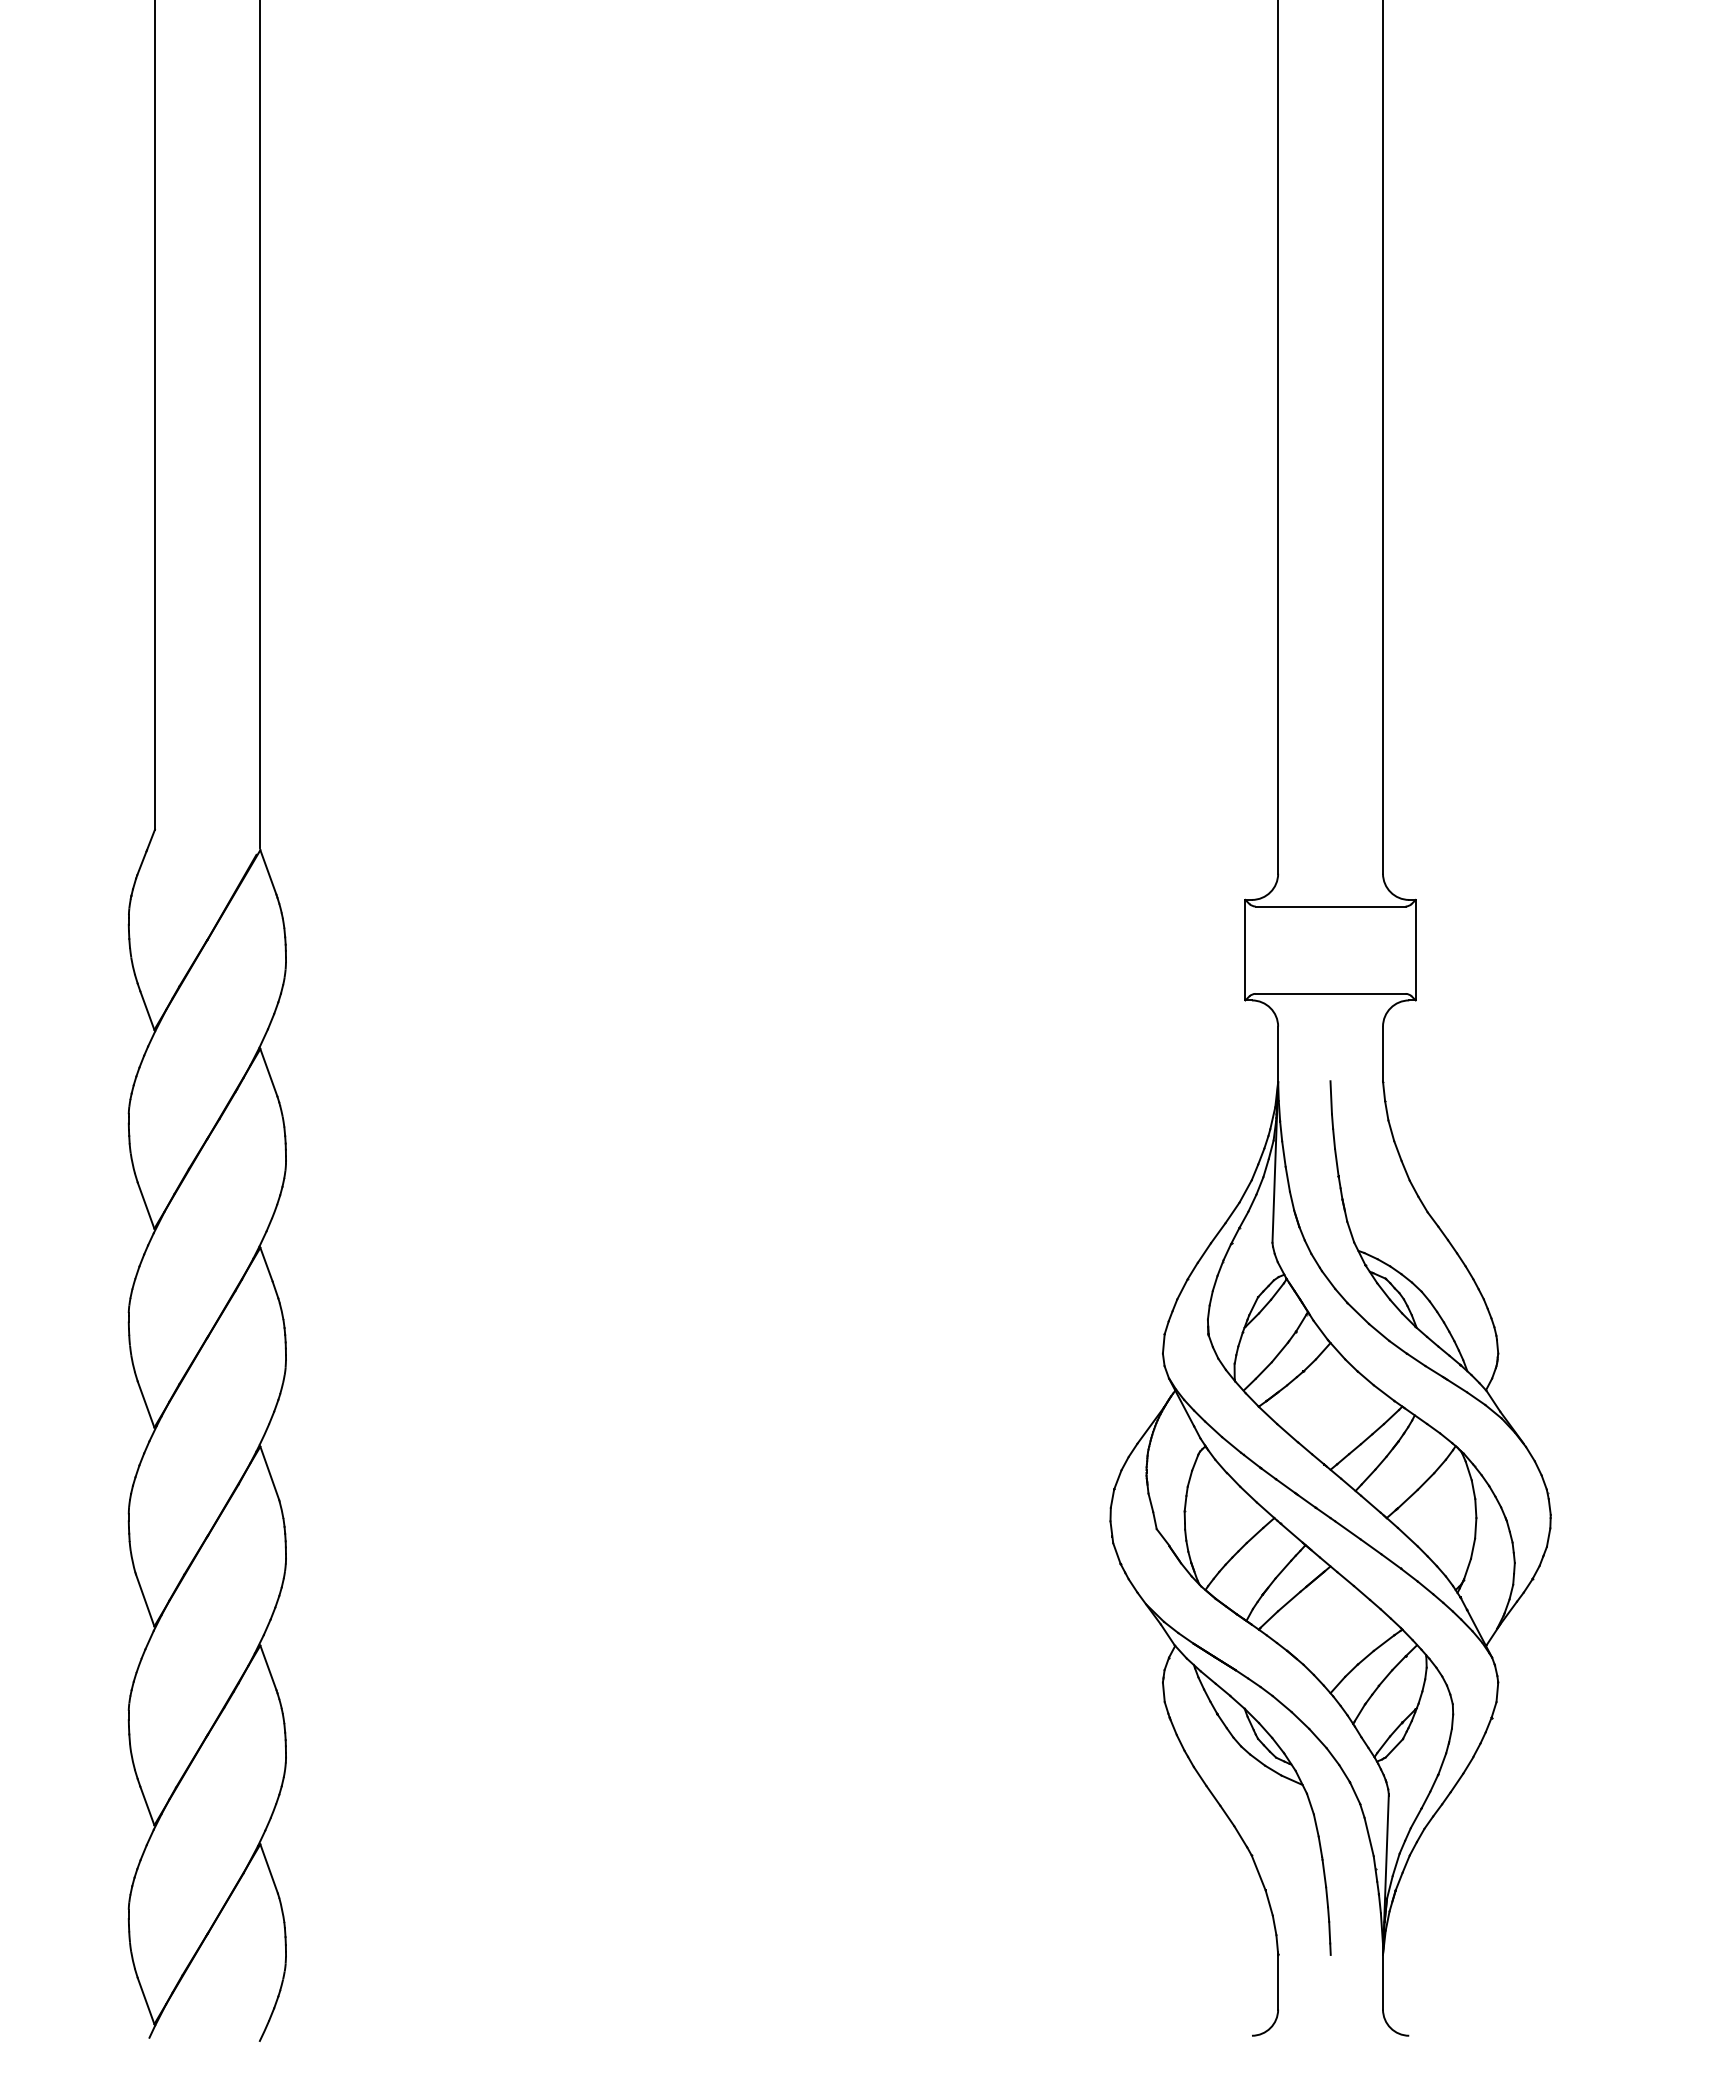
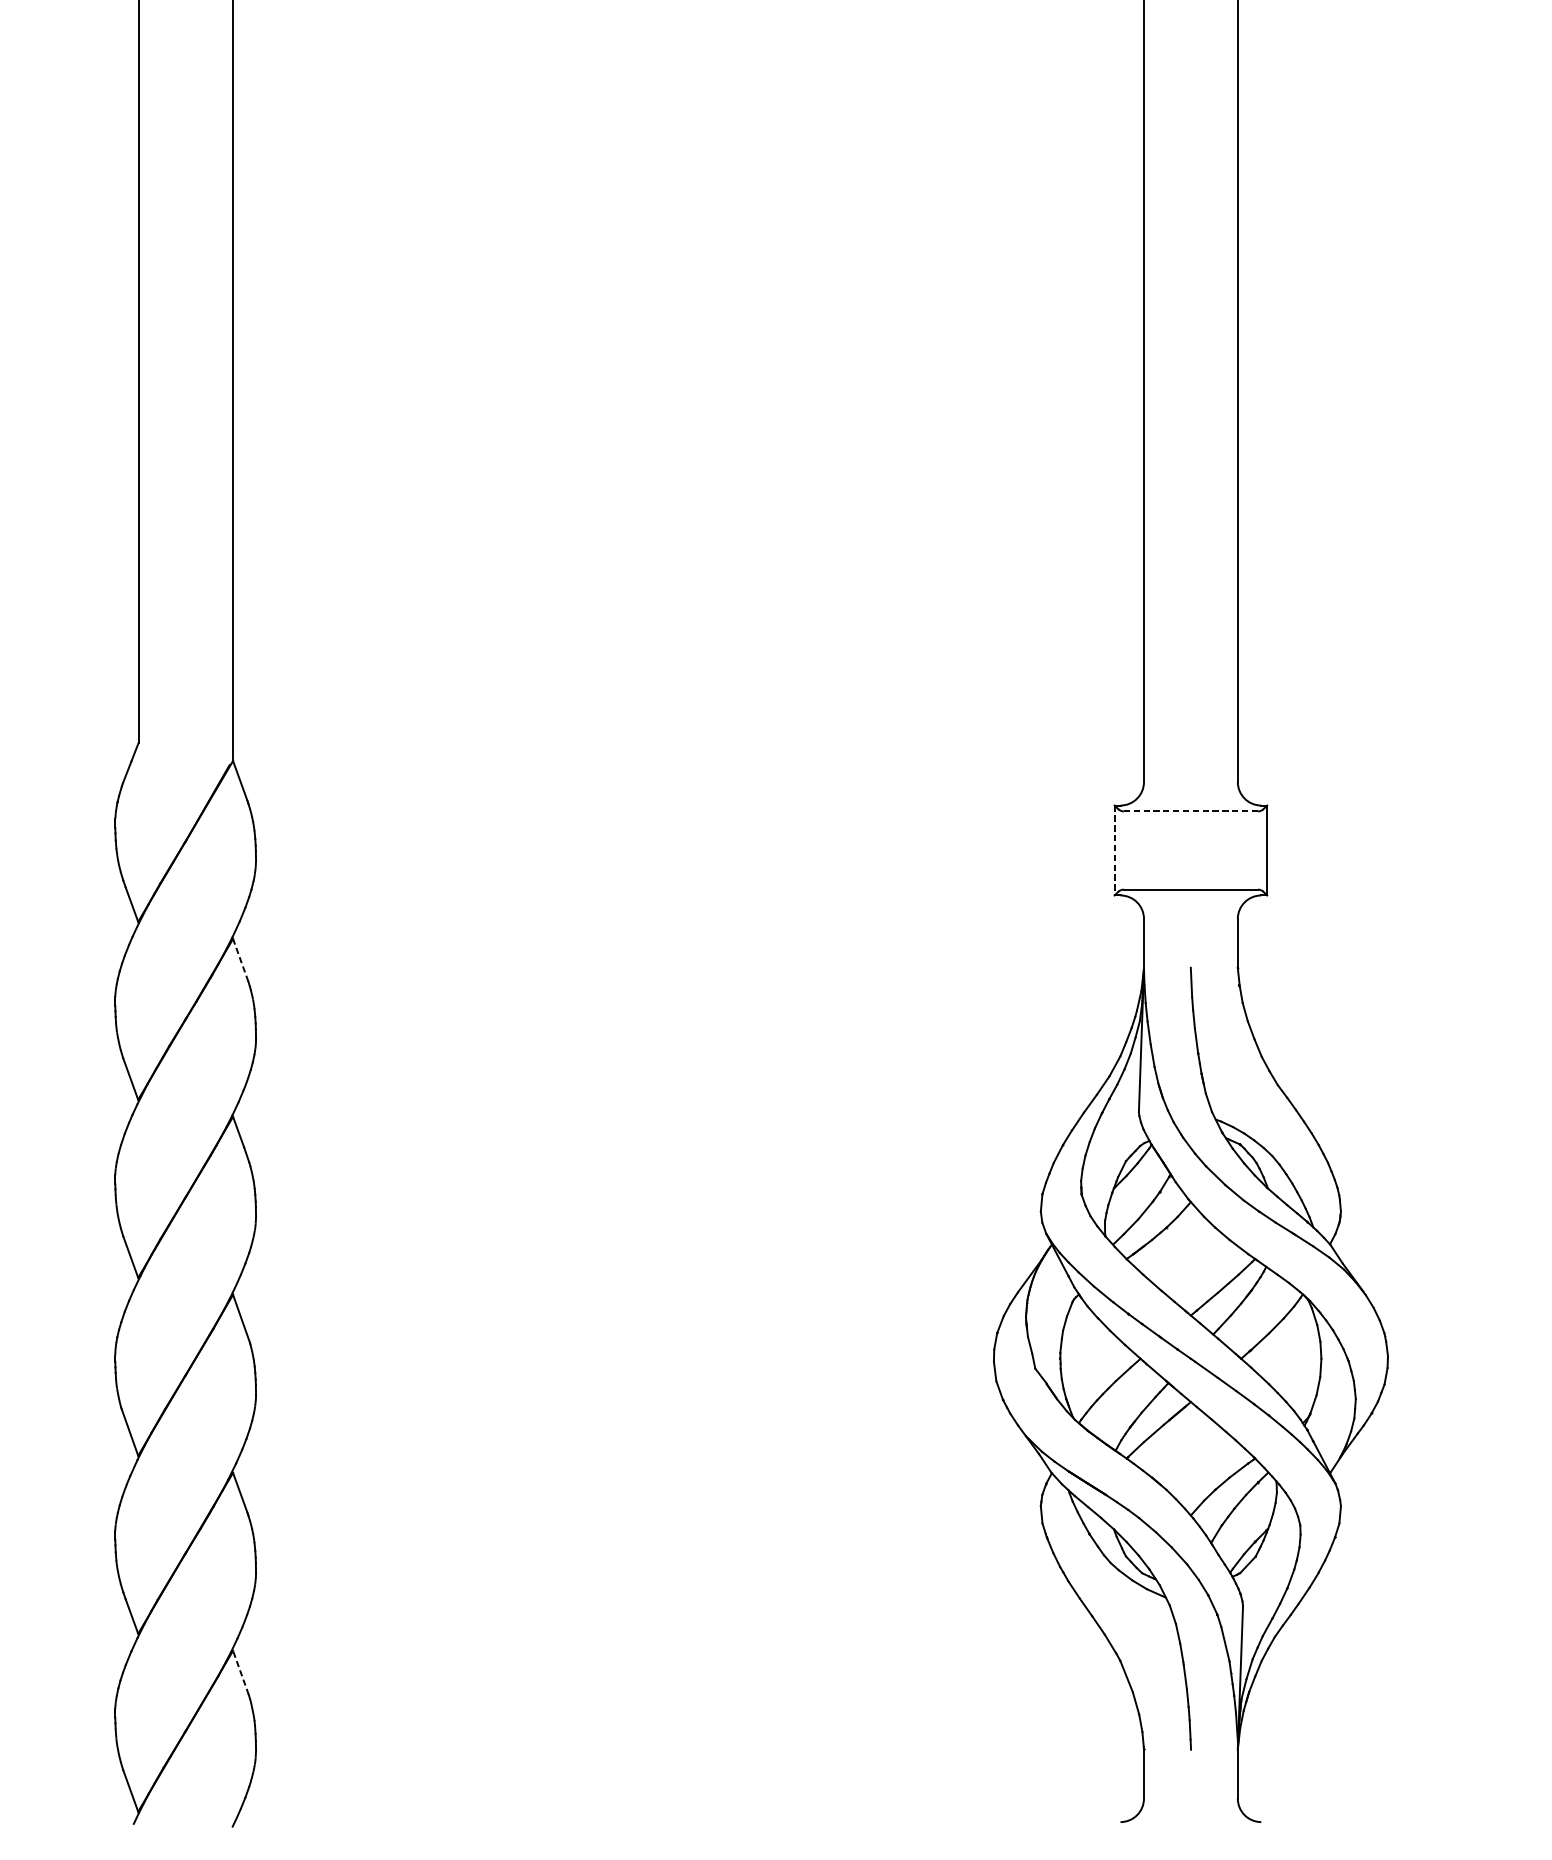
line: (1330, 906) -> (1190, 811), solid -> dashed
line: (1245, 950) -> (1114, 850), solid -> dashed
line: (268, 1072) -> (240, 959), solid -> dashed
line: (268, 1868) -> (240, 1672), solid -> dashed

